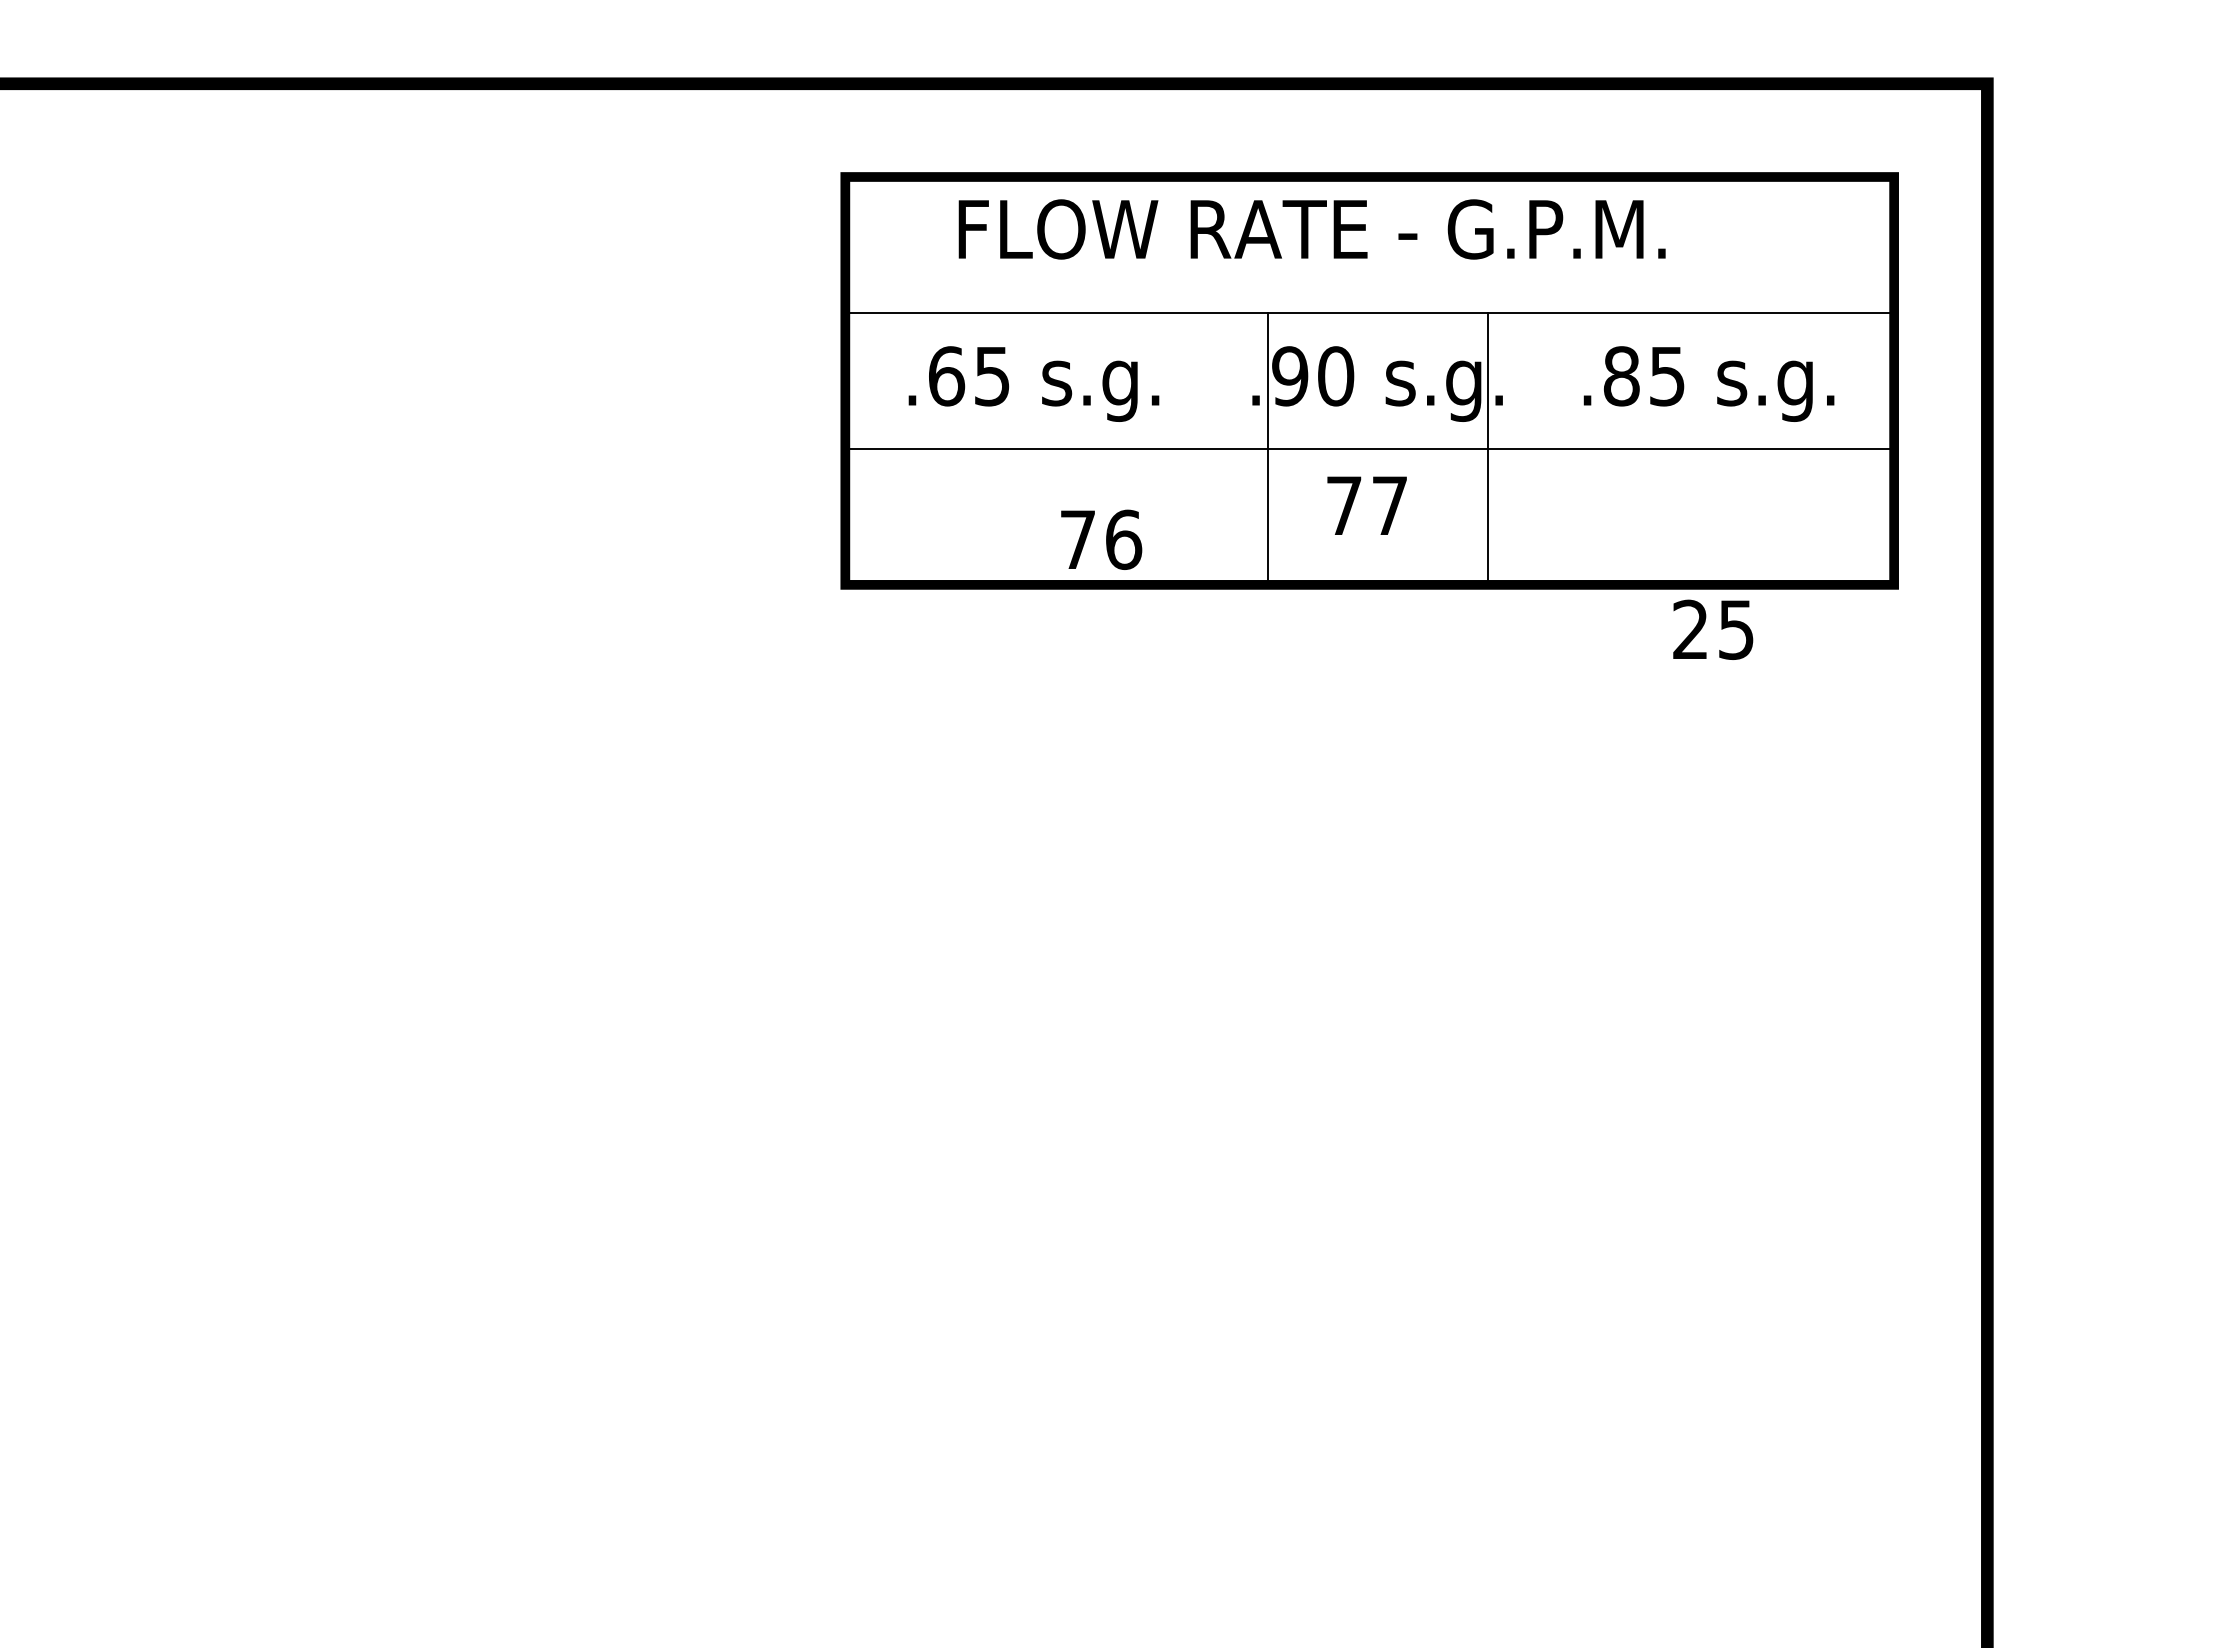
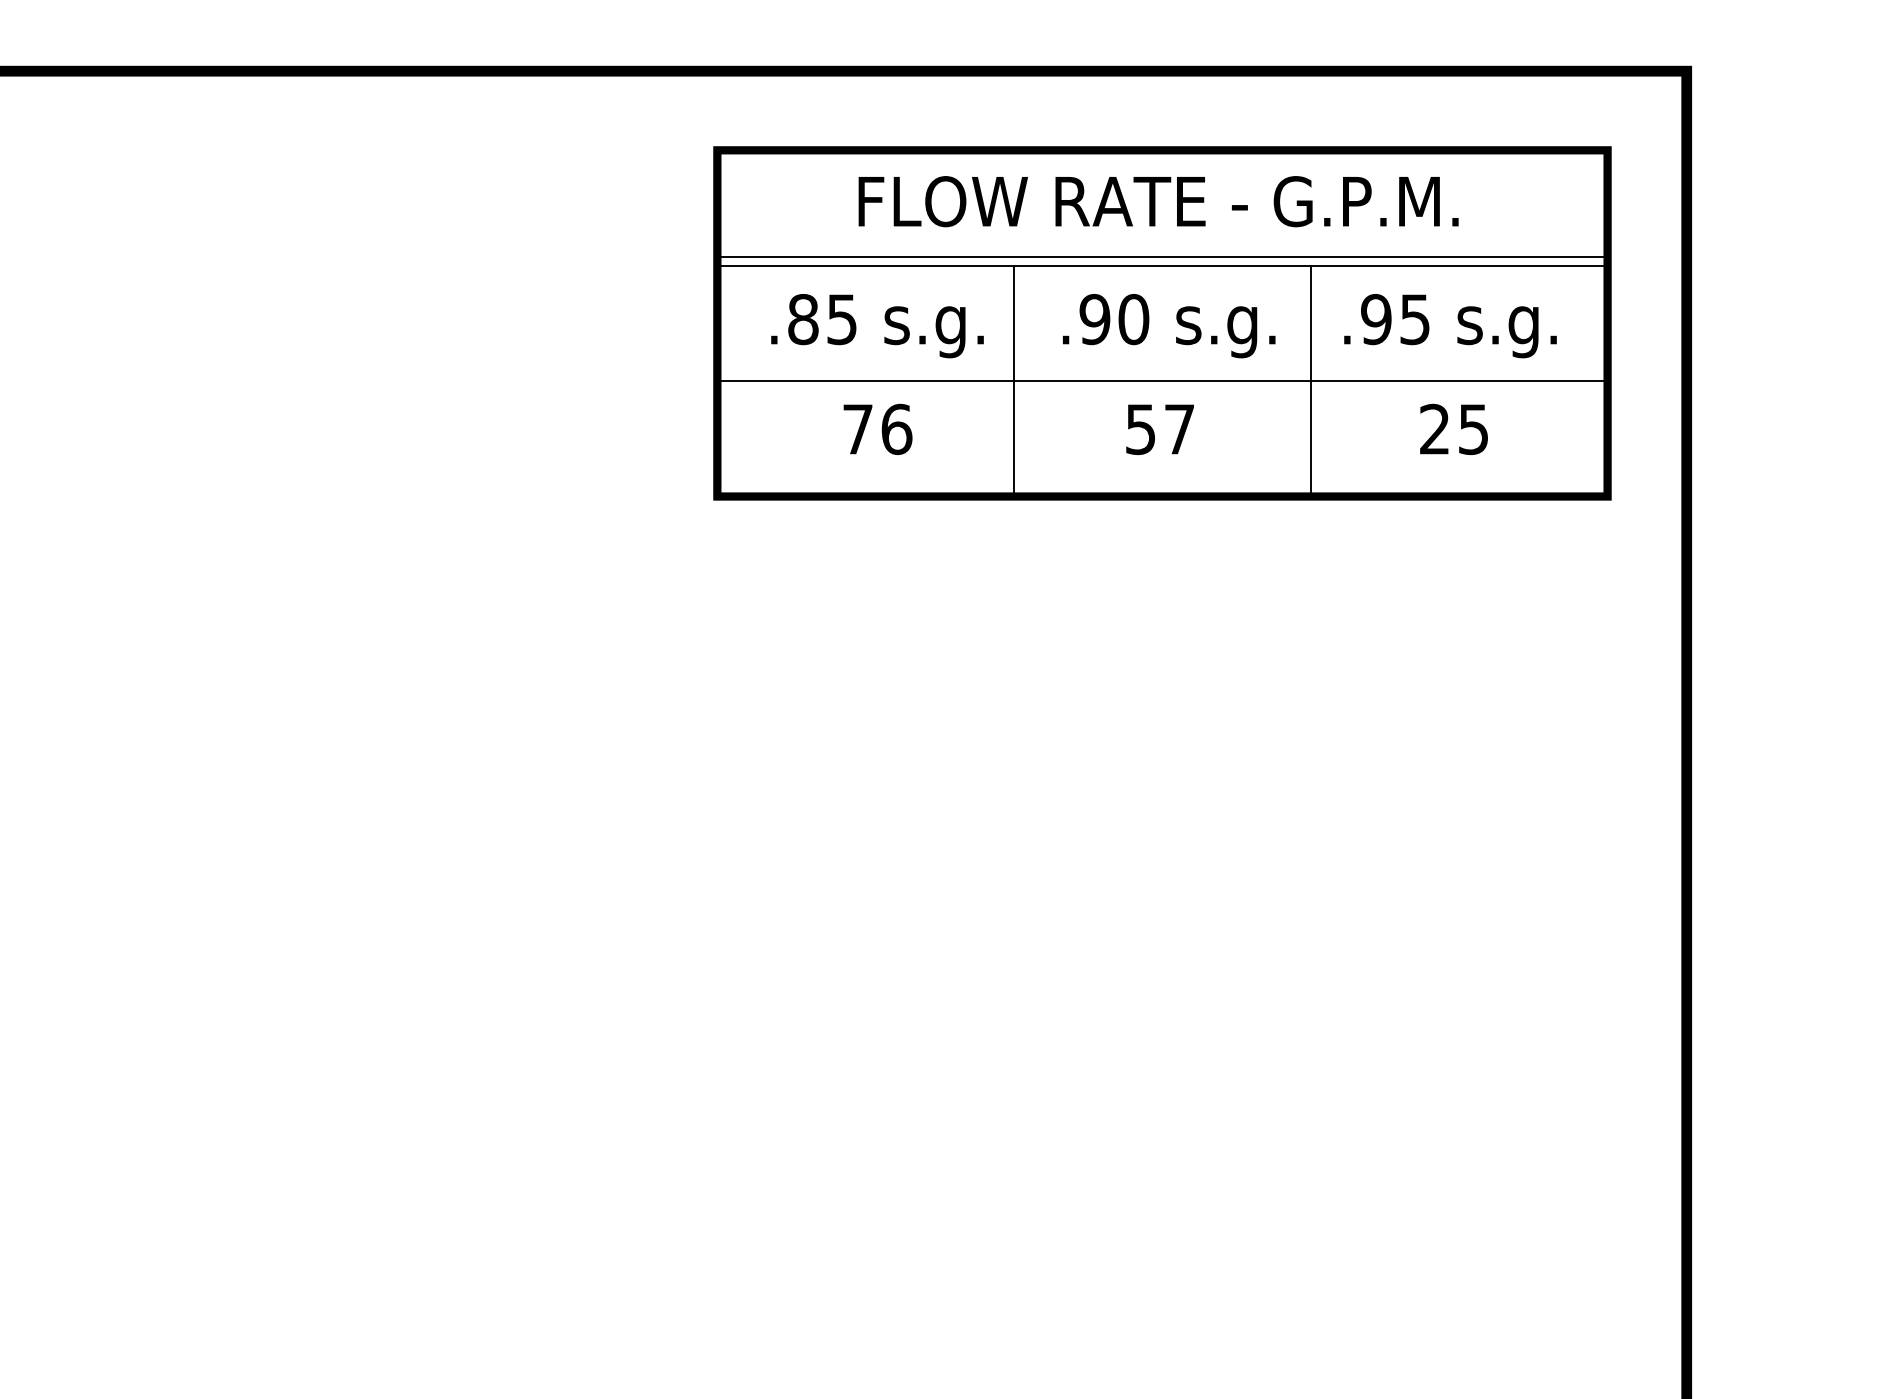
text: (1311, 229) -> (1158, 201), moved
line: (1369, 303) -> (1162, 257), added
text: (946, 376) -> (803, 319), .65 -> .85
text: (1621, 376) -> (1376, 319), .85 -> .95
line: (1267, 448) -> (1013, 380), moved
line: (1487, 448) -> (1310, 380), moved
text: (1344, 505) -> (1141, 429), 77 -> 57
text: (1101, 539) -> (877, 429), moved
text: (1713, 629) -> (1454, 429), moved

